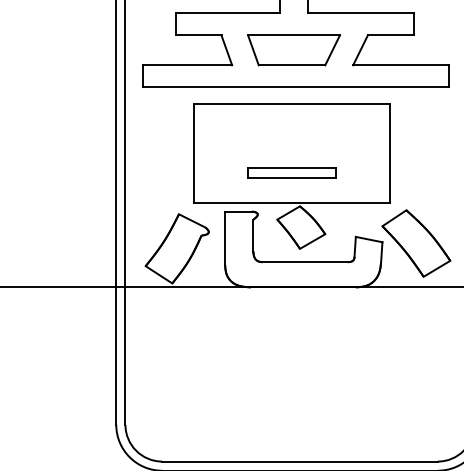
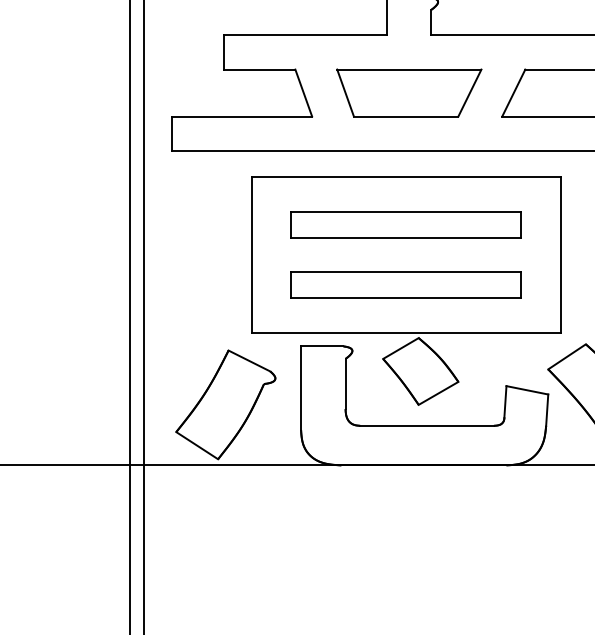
part: (291, 133) -> (405, 223), added
part: (291, 172) -> (405, 284), size x1.67

